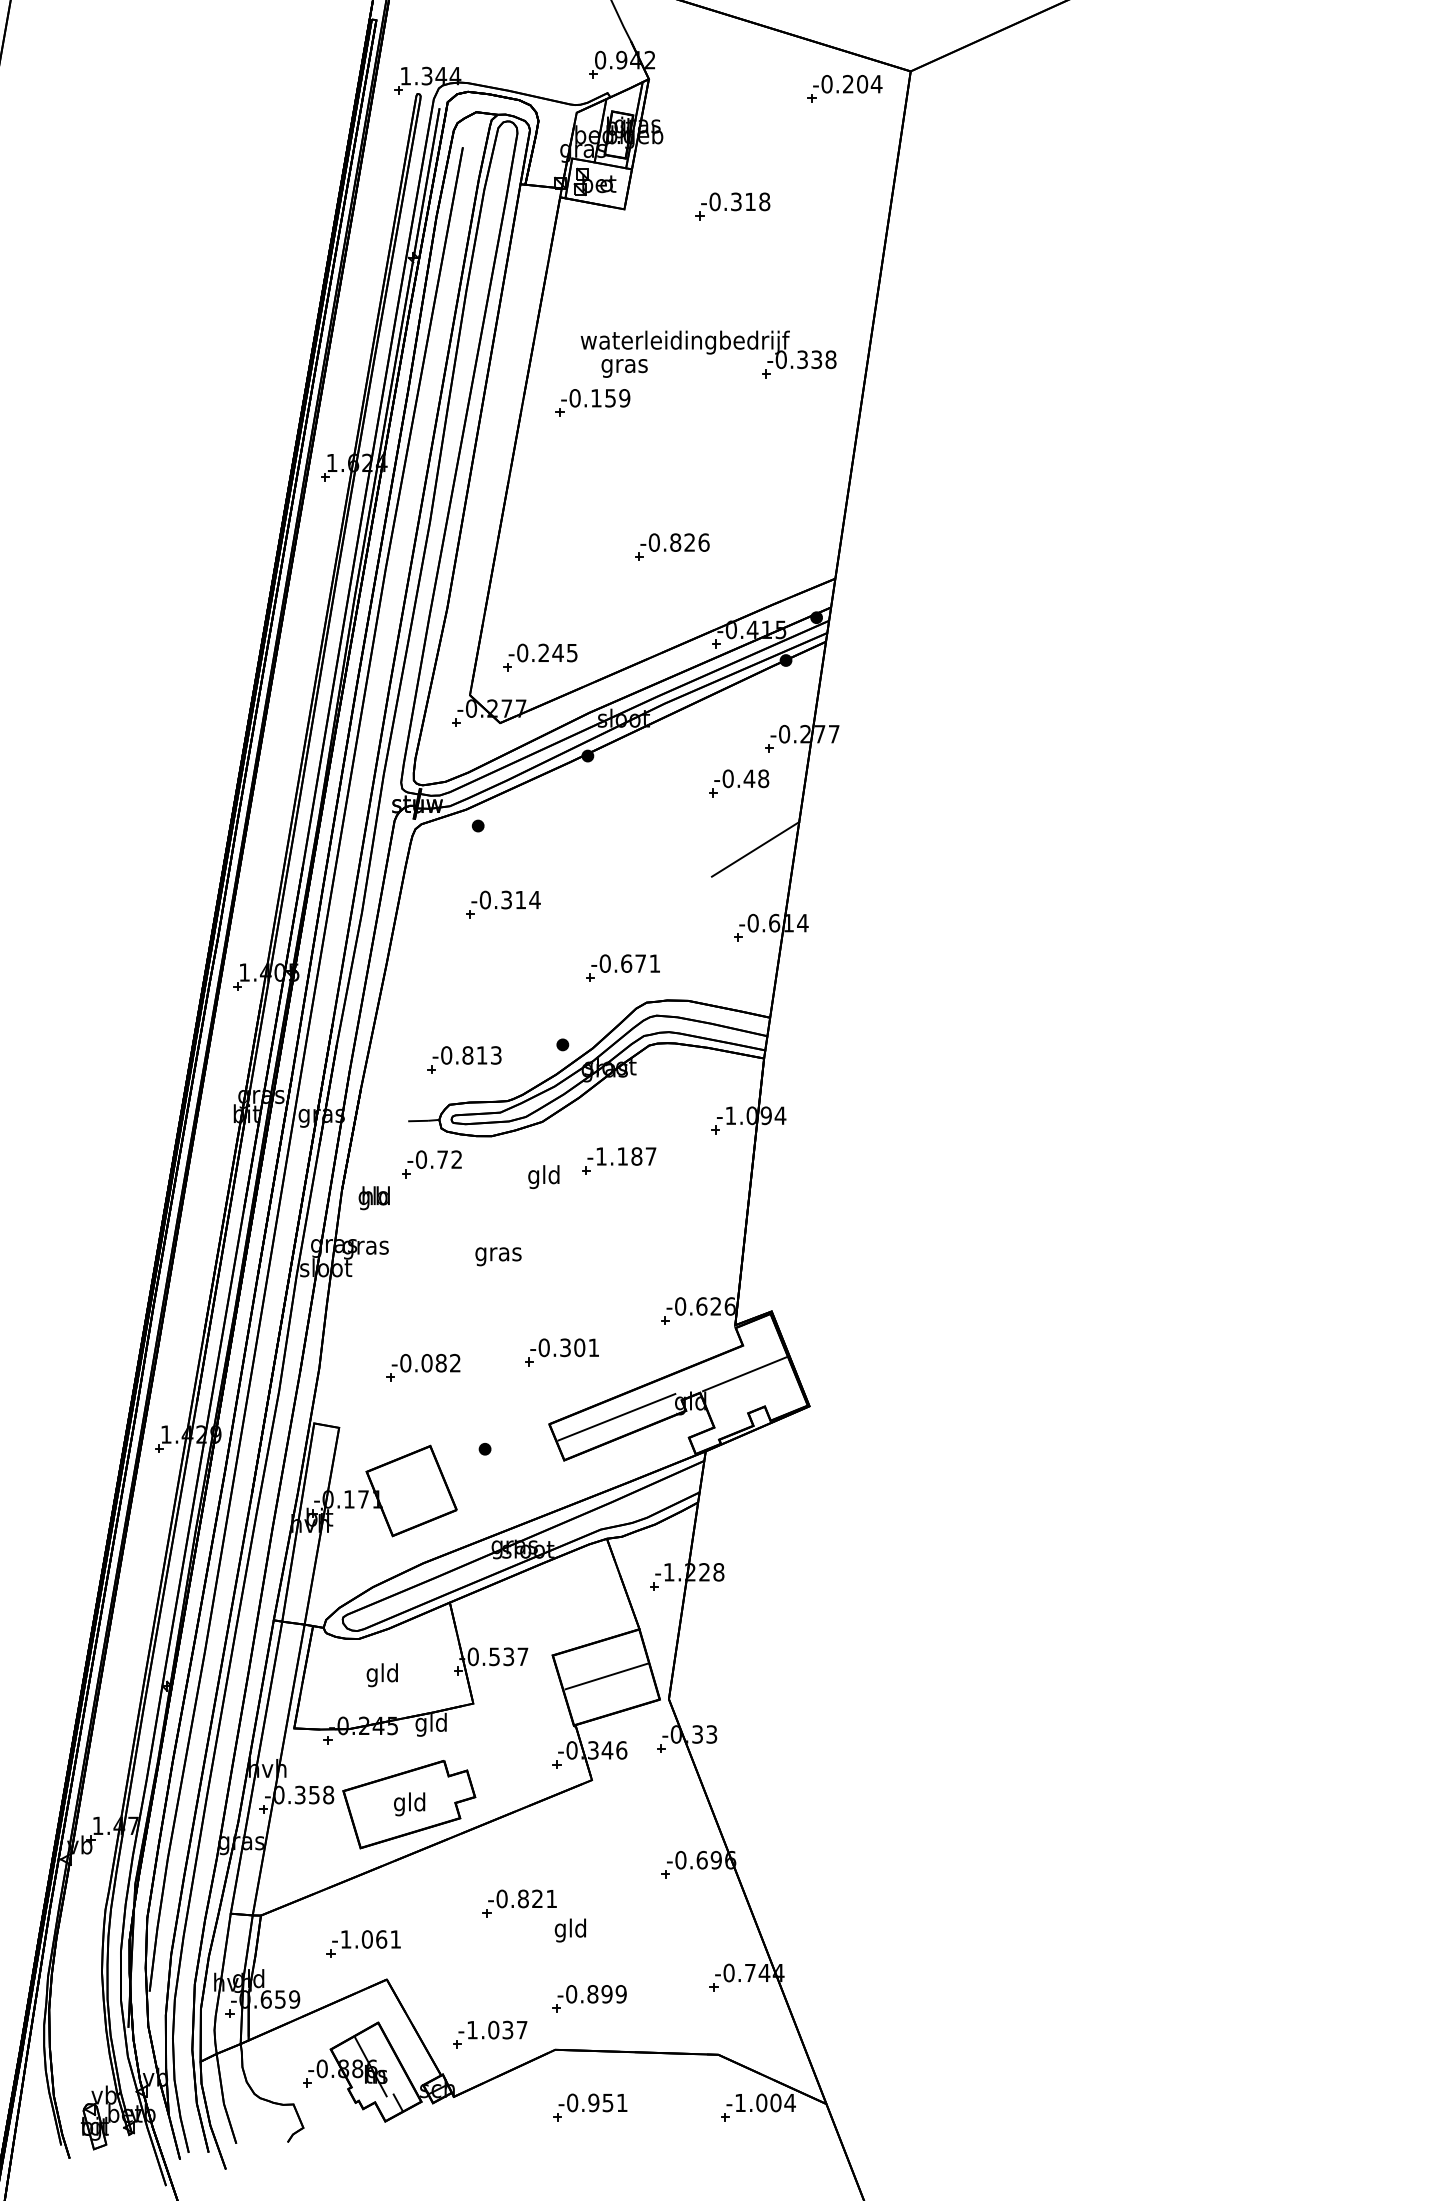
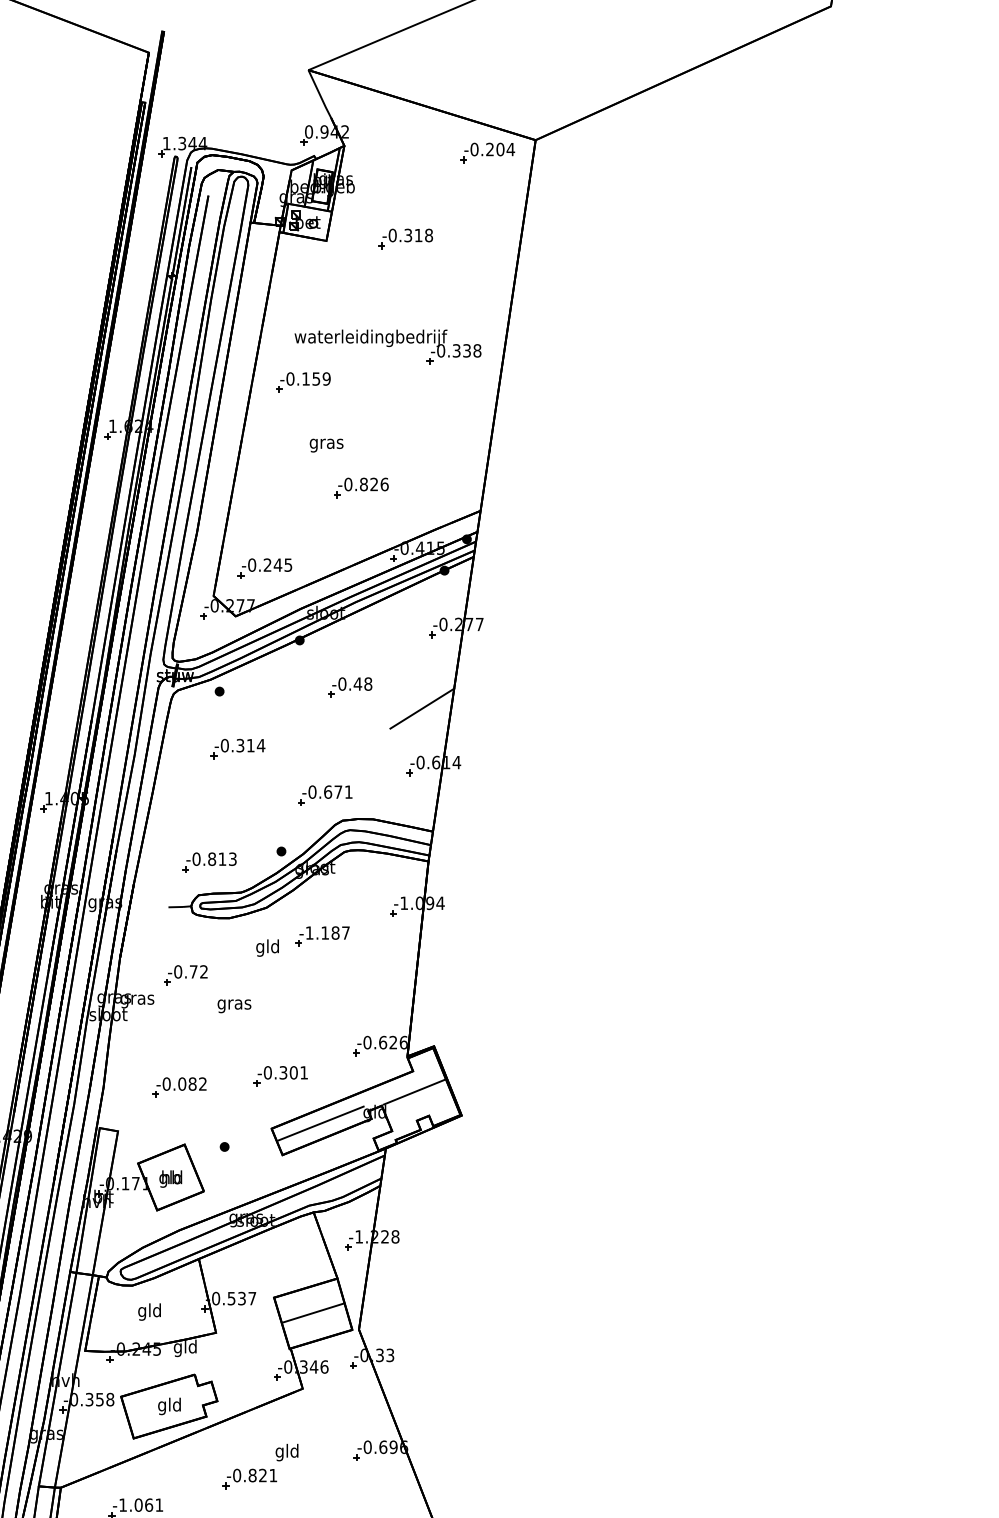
text: (624, 368) -> (326, 445), moved
part: (739, 783) -> (350, 687), moved
part: (431, 1164) -> (185, 975), moved
text: (373, 1198) -> (170, 1179), moved
text: (569, 1930) -> (286, 1452), moved

